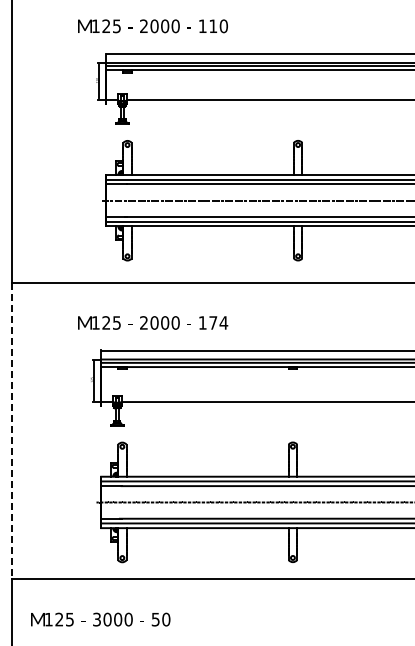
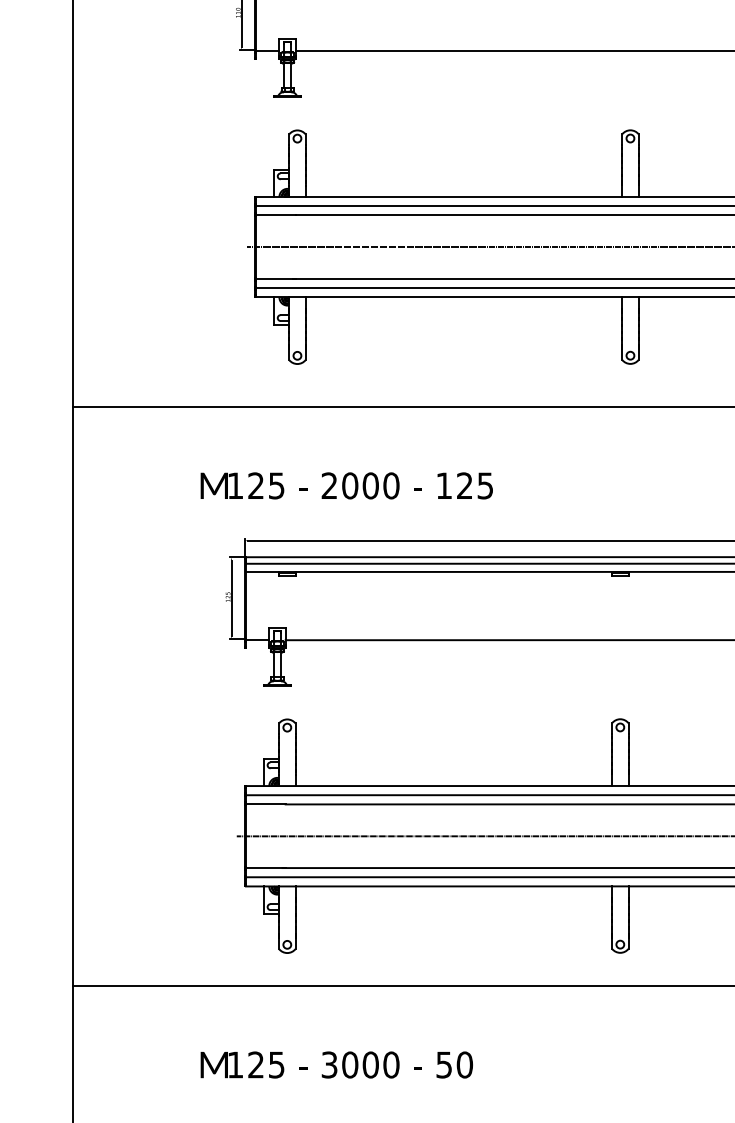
text: (218, 322) -> (474, 484), 174 -> 125
line: (12, 431) -> (72, 697), dashed -> solid
text: (100, 619) -> (336, 1064), moved

